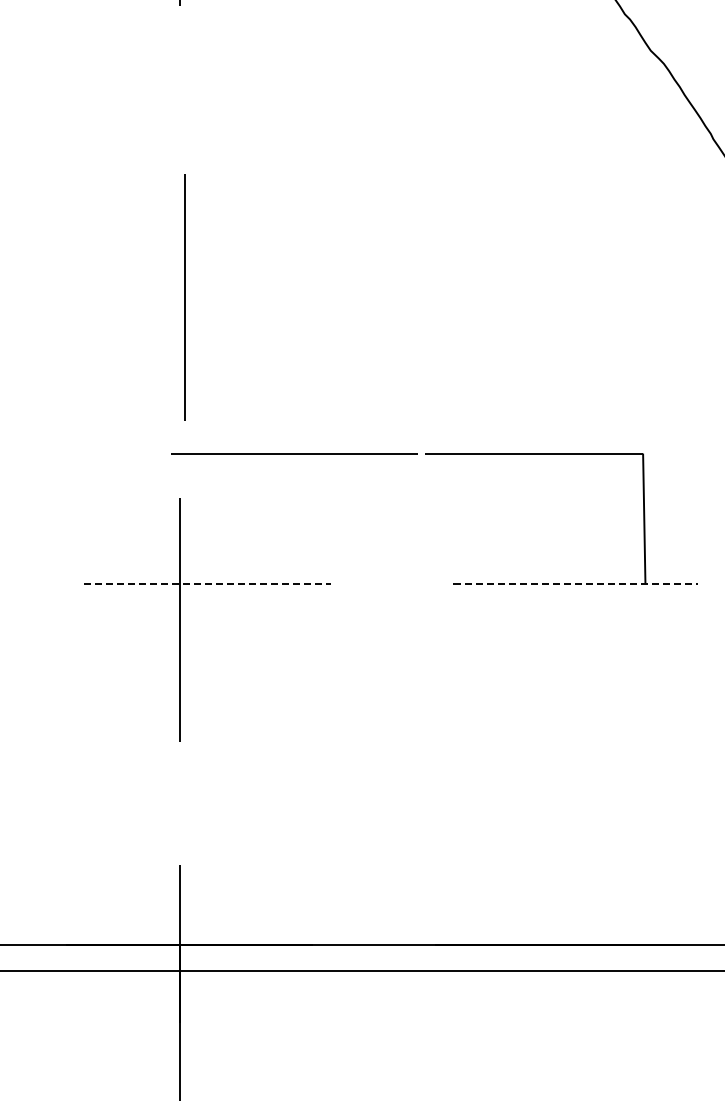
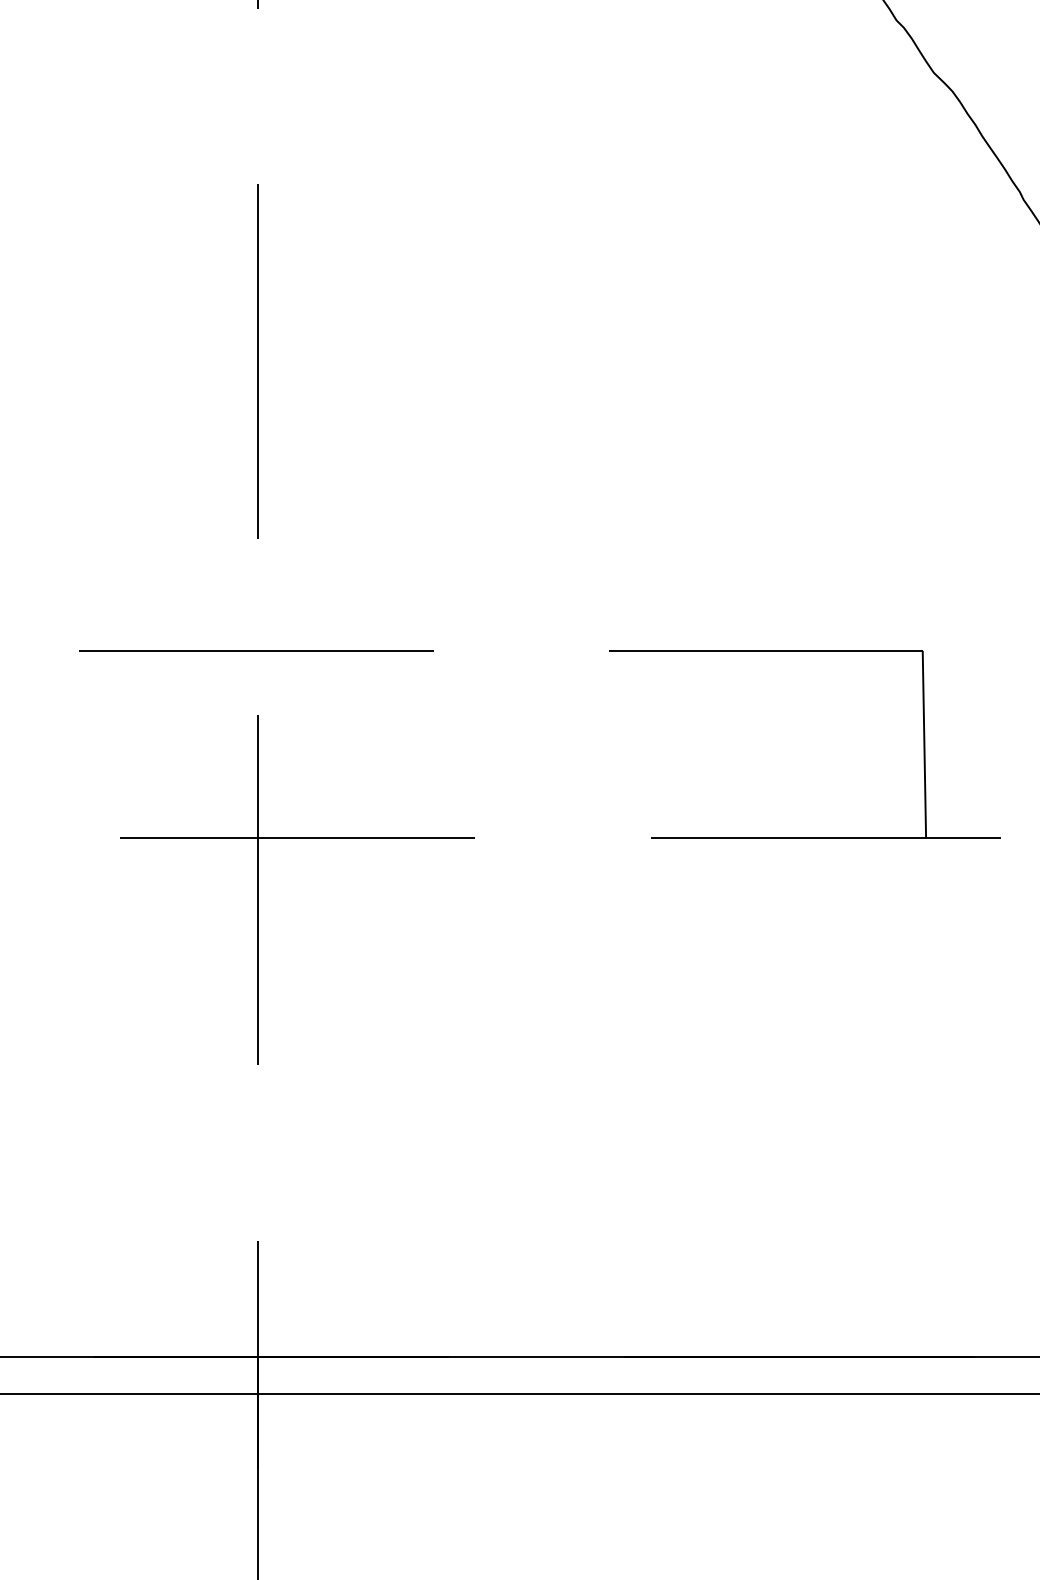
line: (184, 297) -> (257, 362), moved
line: (294, 453) -> (255, 650), moved
line: (207, 583) -> (297, 837), dashed -> solid
line: (576, 583) -> (827, 837), dashed -> solid

